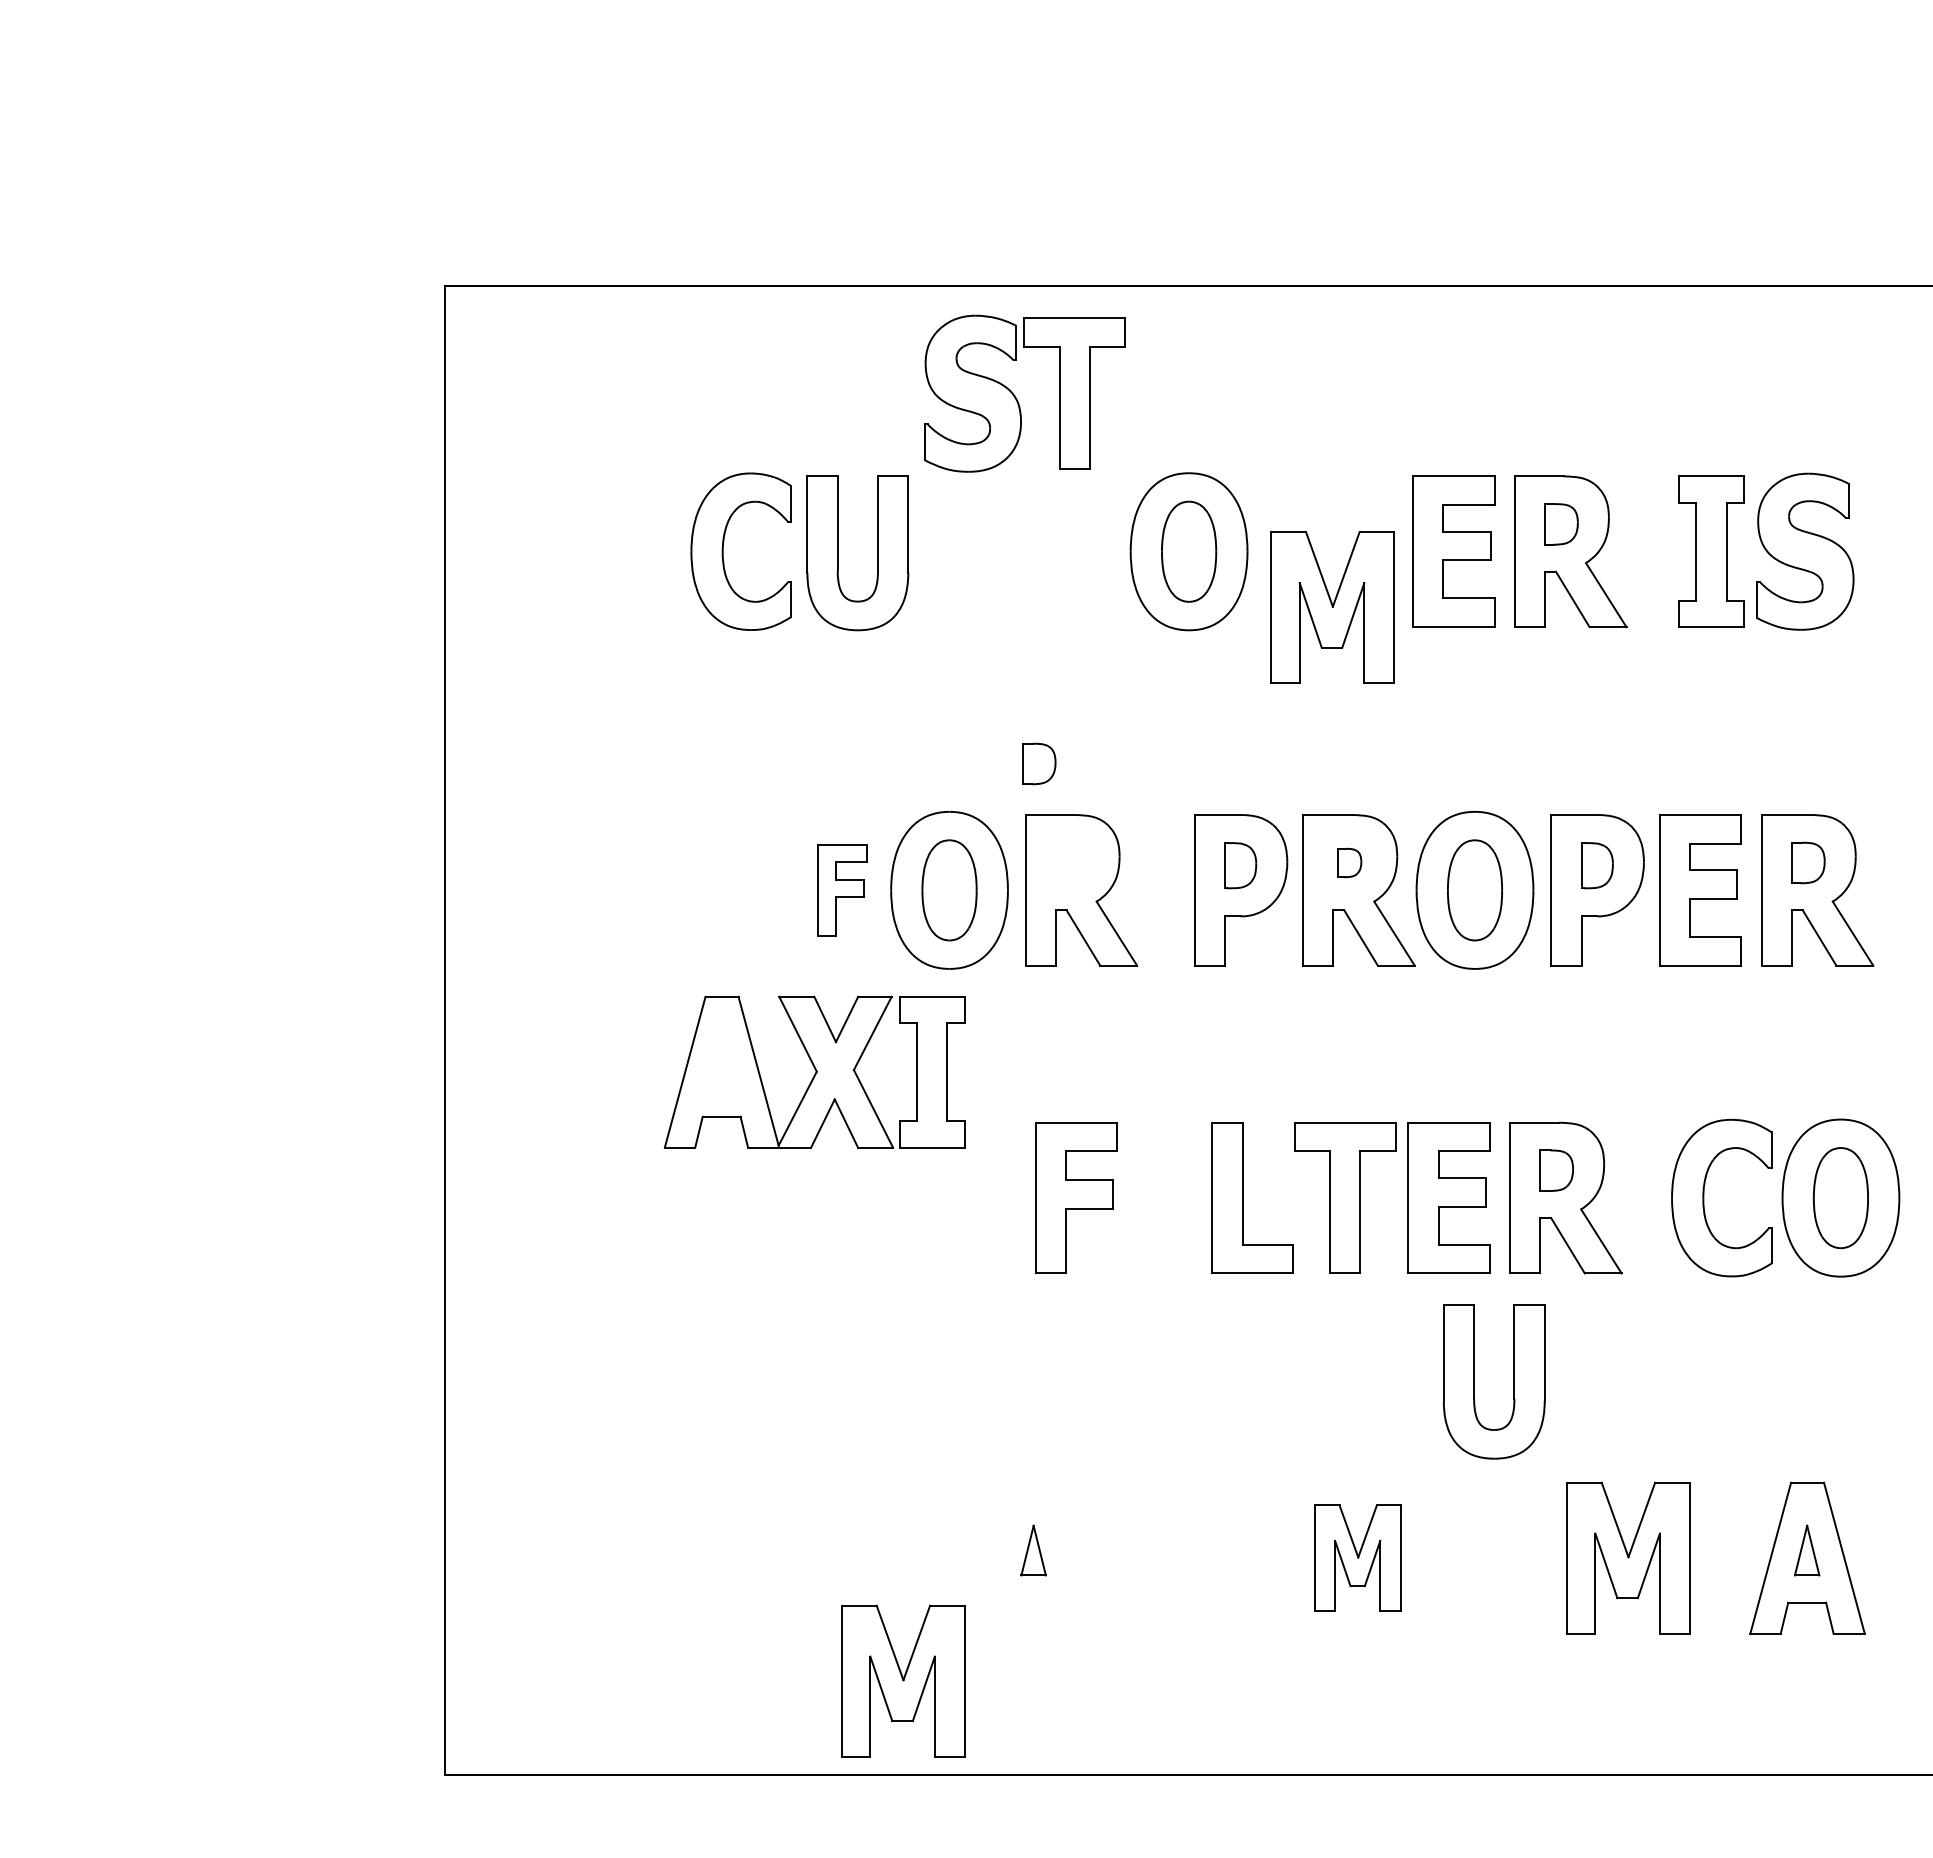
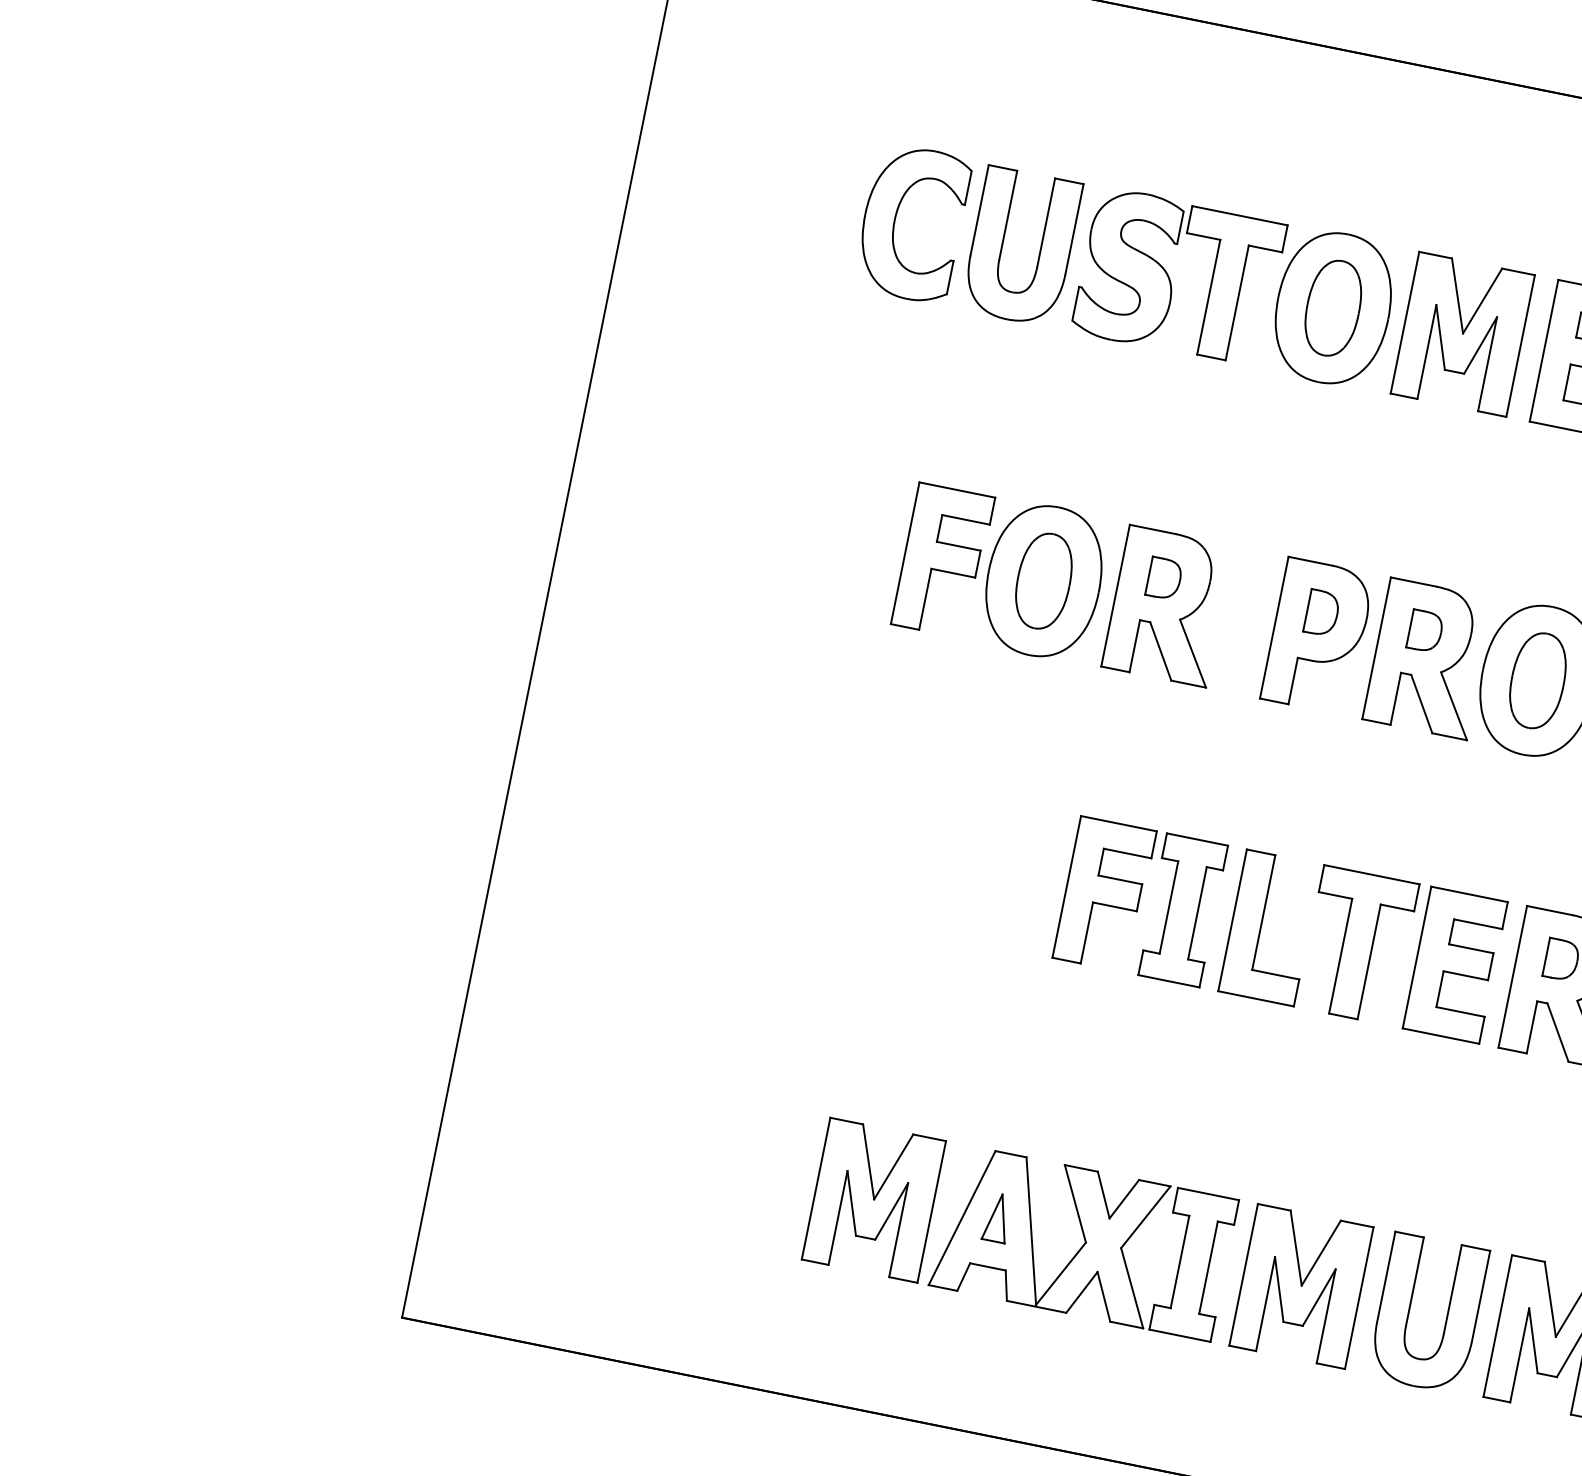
part: (1016, 397) -> (1170, 279), moved
part: (1332, 607) -> (1462, 334), moved
part: (1039, 763) -> (1164, 578), moved
part: (1349, 862) -> (1425, 630), size x1.43
part: (842, 890) -> (943, 561), size x1.67
part: (814, 1071) -> (1083, 1241), moved
part: (1159, 1197) -> (1183, 909), added
part: (1513, 1381) -> (1446, 1317), moved
part: (1358, 1557) -> (1301, 1285), size x1.43
part: (903, 1680) -> (874, 1199), moved

